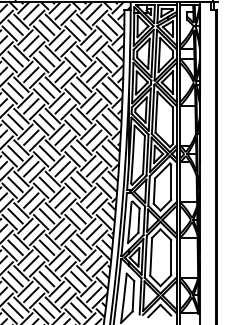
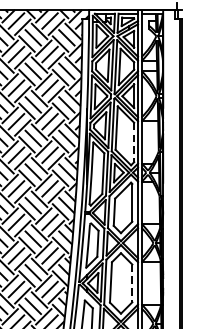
line: (172, 126) -> (133, 143), solid -> dashed
line: (171, 257) -> (132, 283), solid -> dashed

